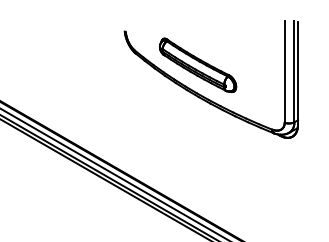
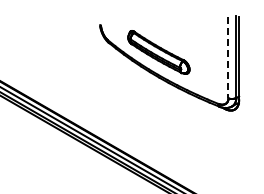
line: (284, 71) -> (228, 57), solid -> dashed

